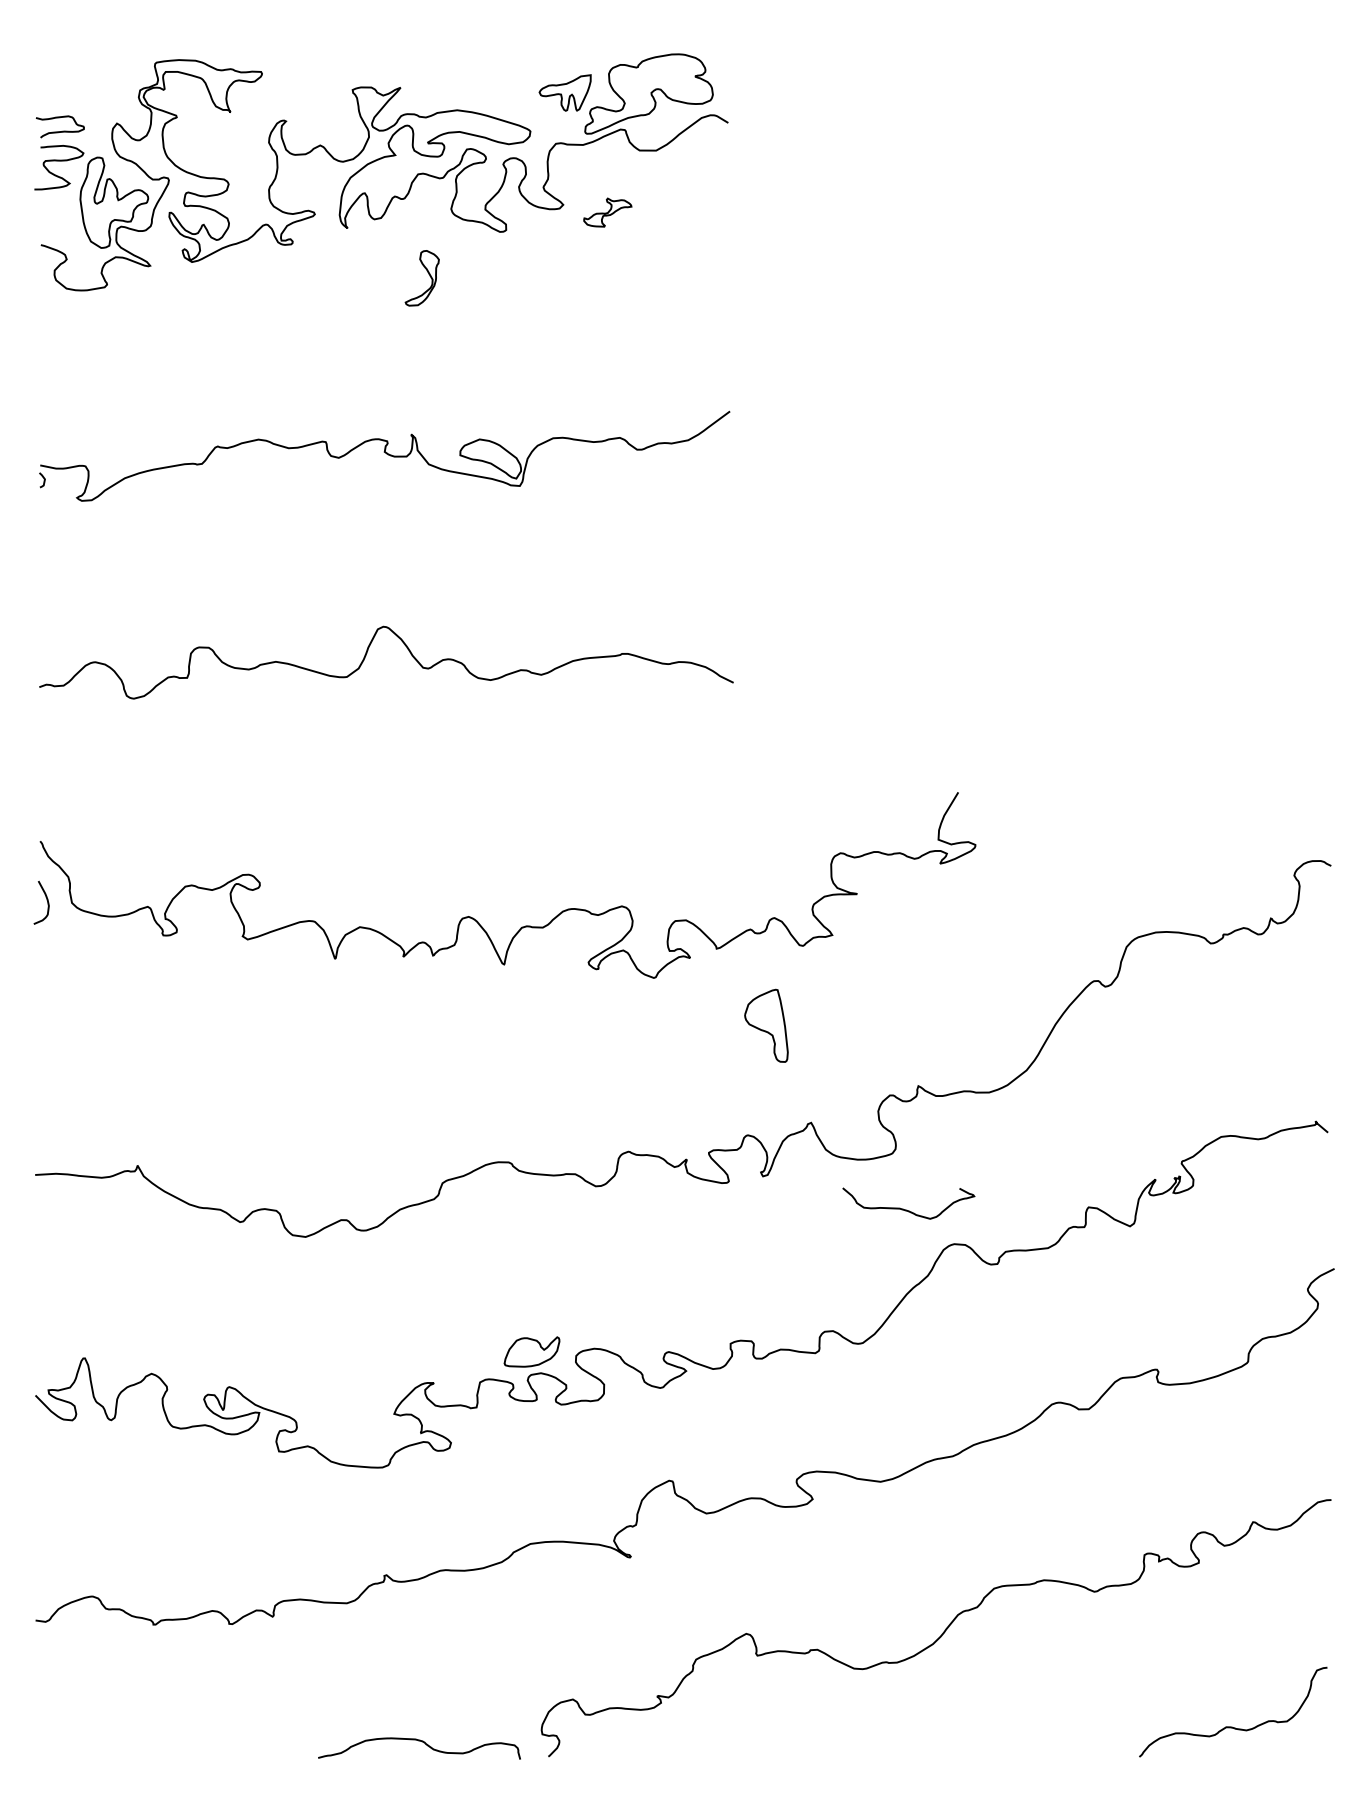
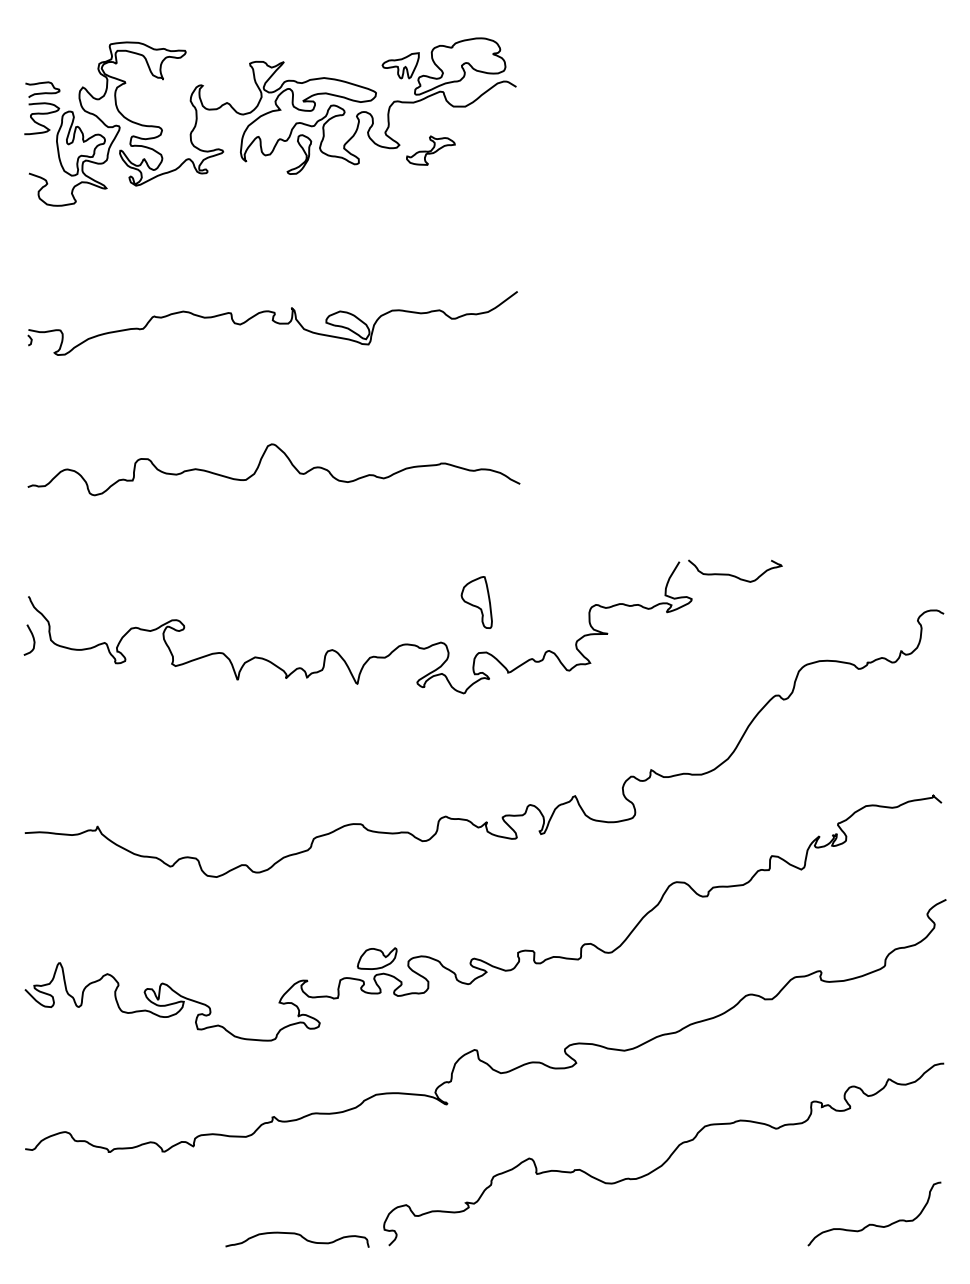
part: (607, 212) -> (430, 150), size x1.43
part: (428, 274) -> (303, 151), moved
part: (766, 1025) -> (476, 602), moved
curve: (906, 1209) -> (733, 575), moved

